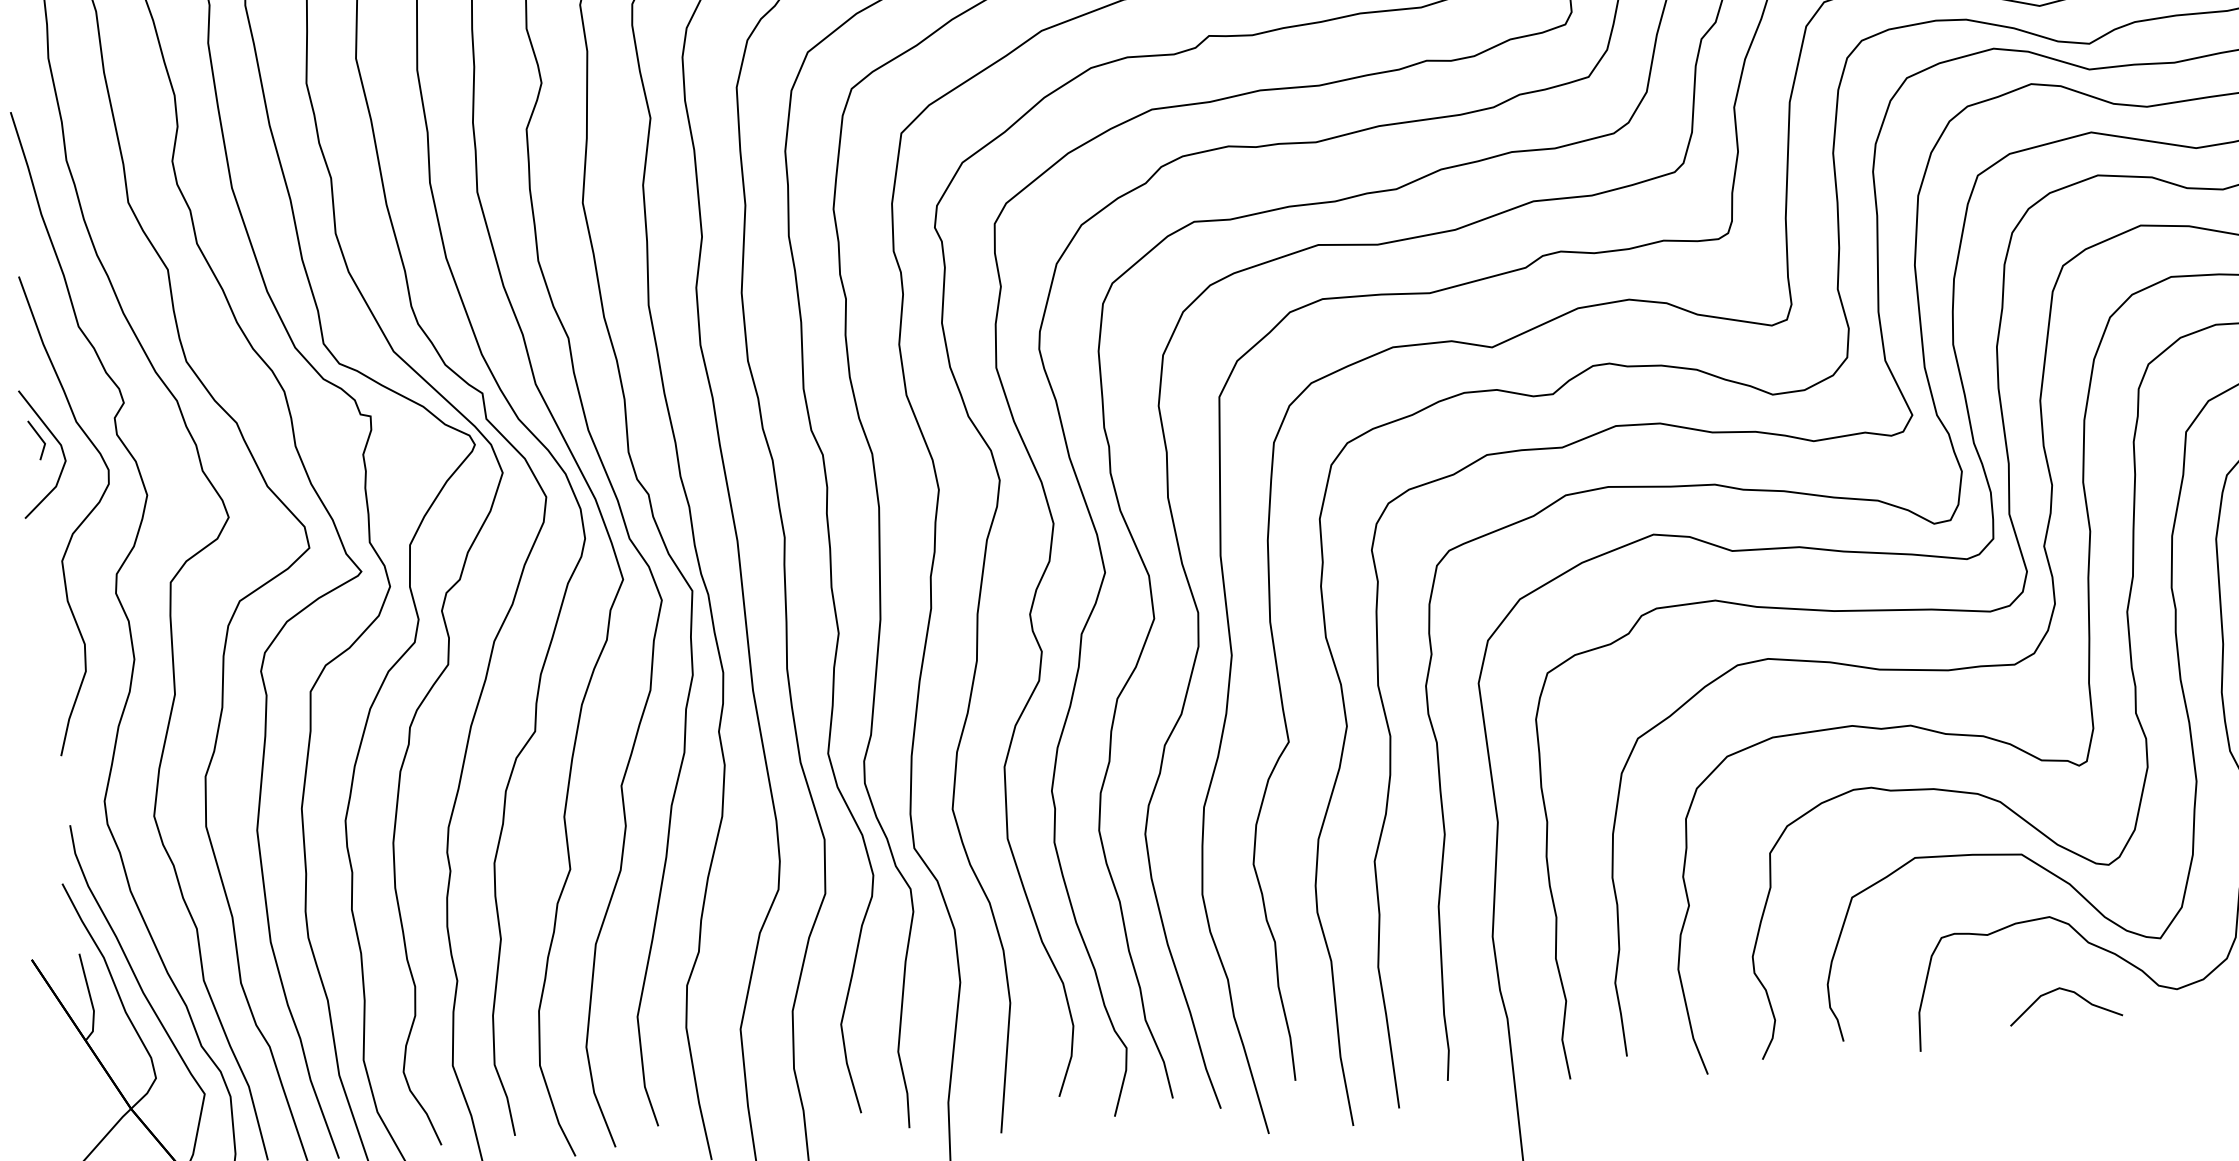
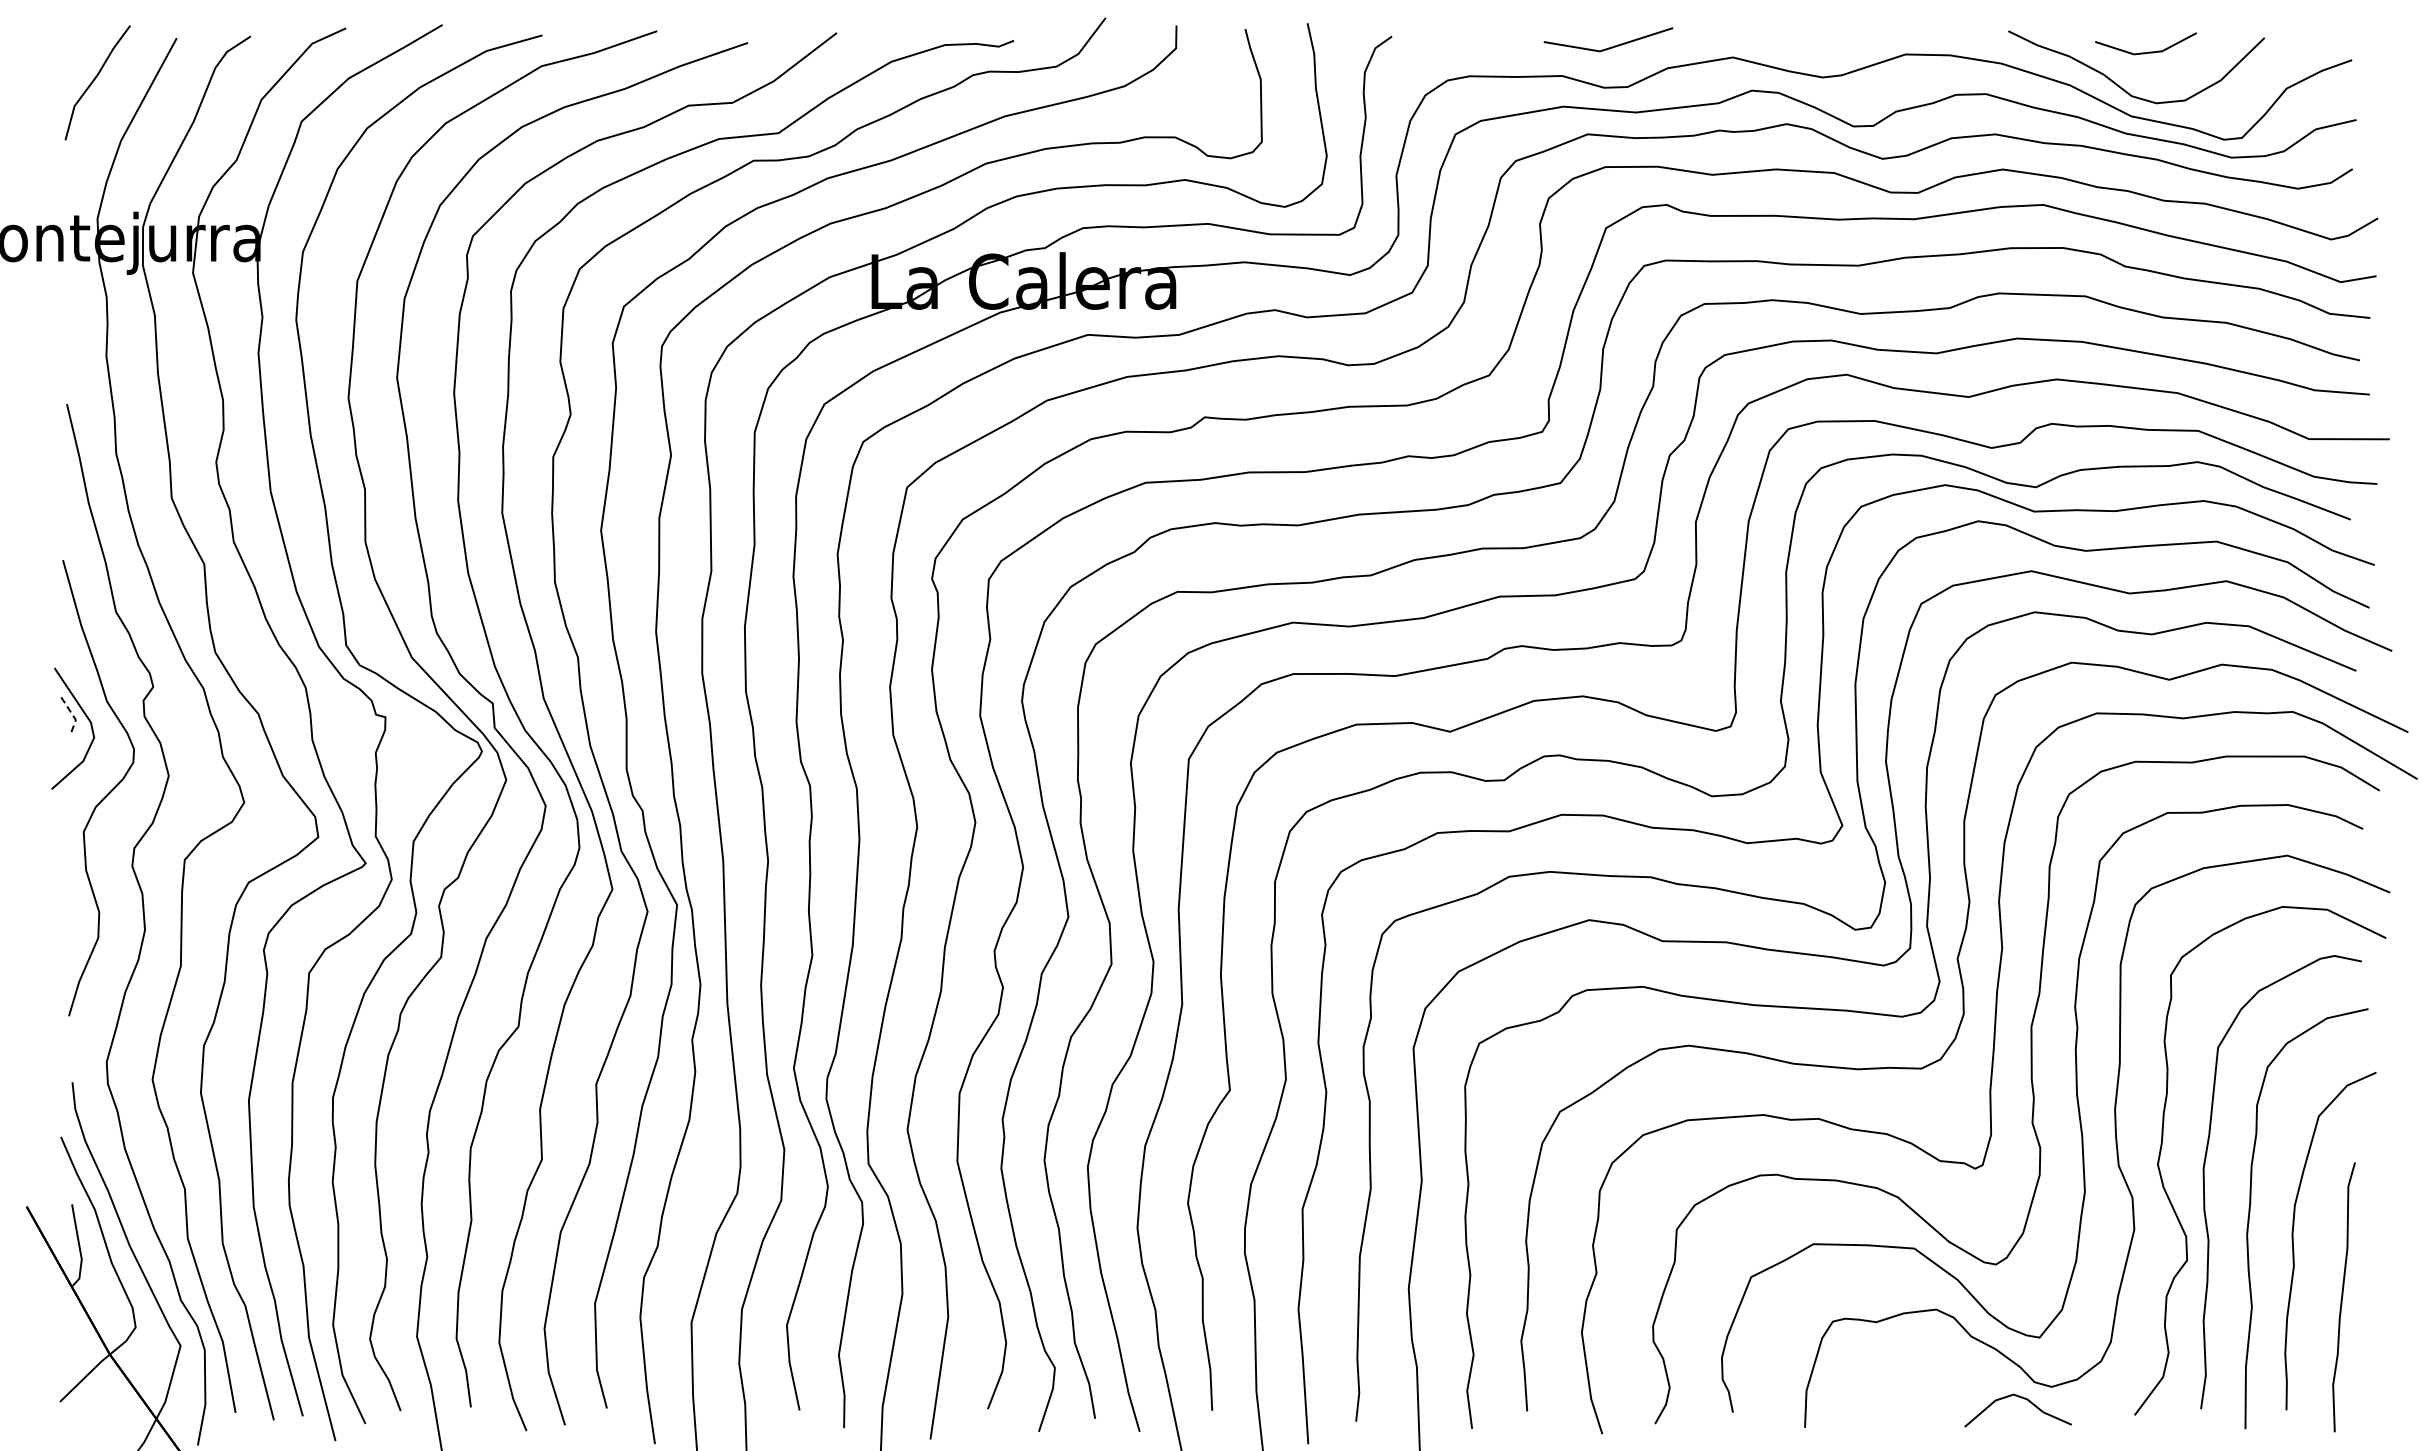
line: (42, 439) -> (73, 715), solid -> dashed
curve: (2068, 991) -> (2021, 1398), moved

